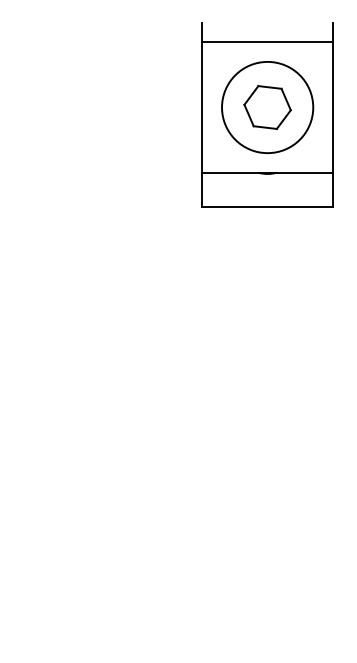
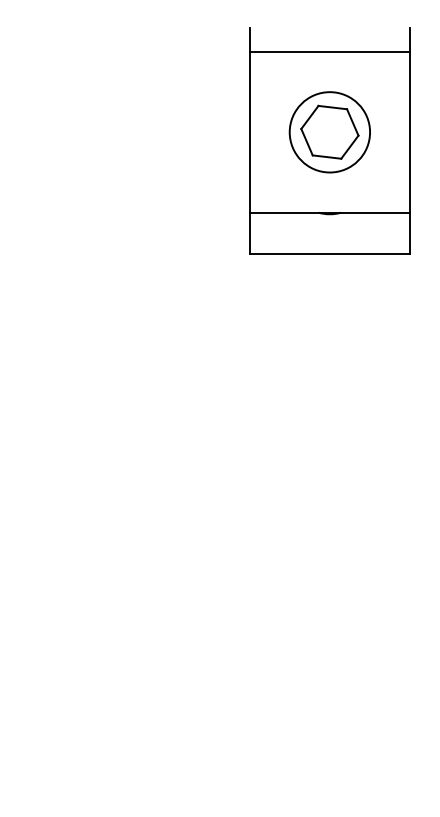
circle: (267, 107) -> (329, 132), size x0.71

